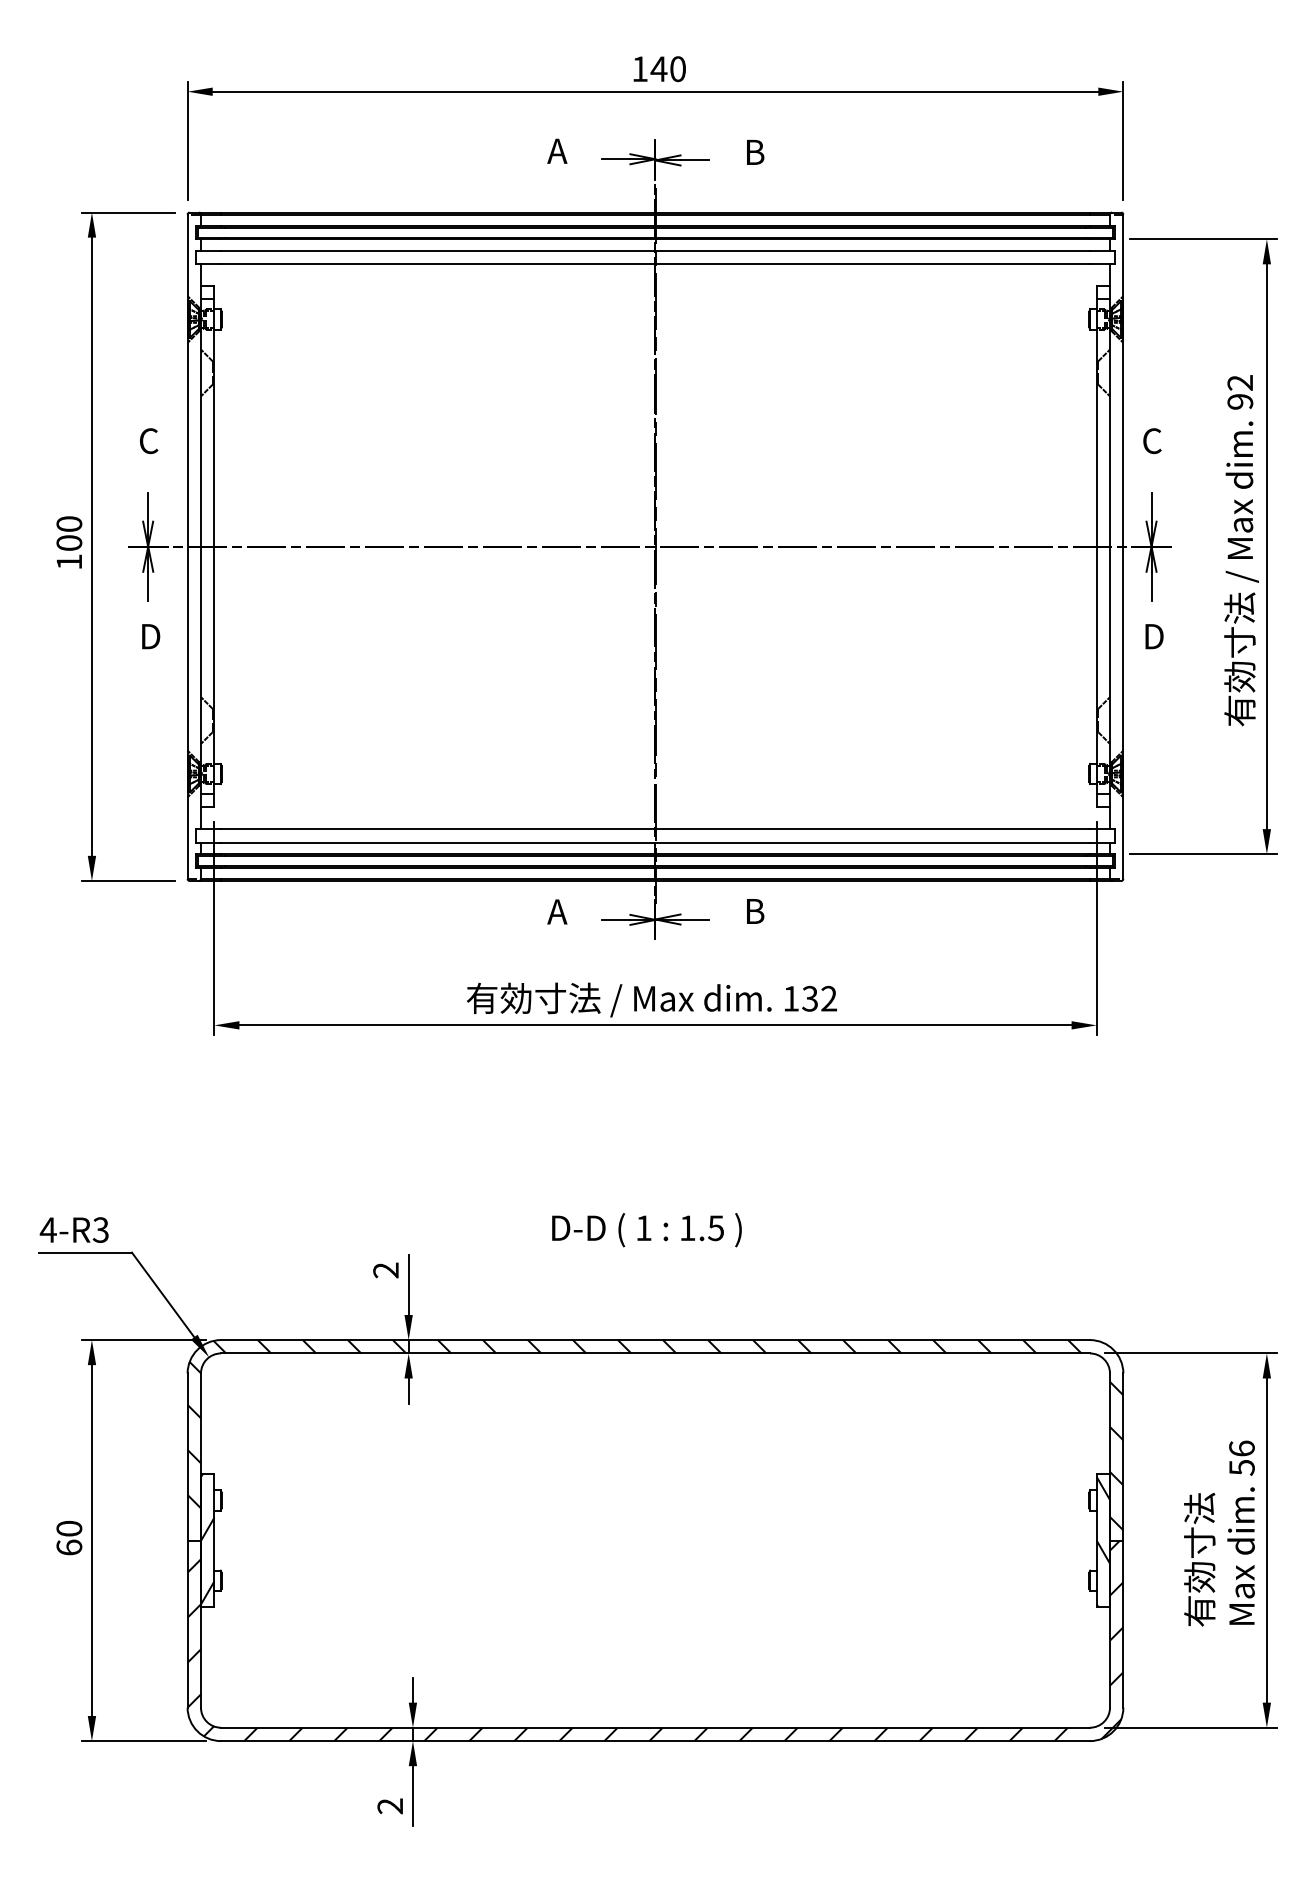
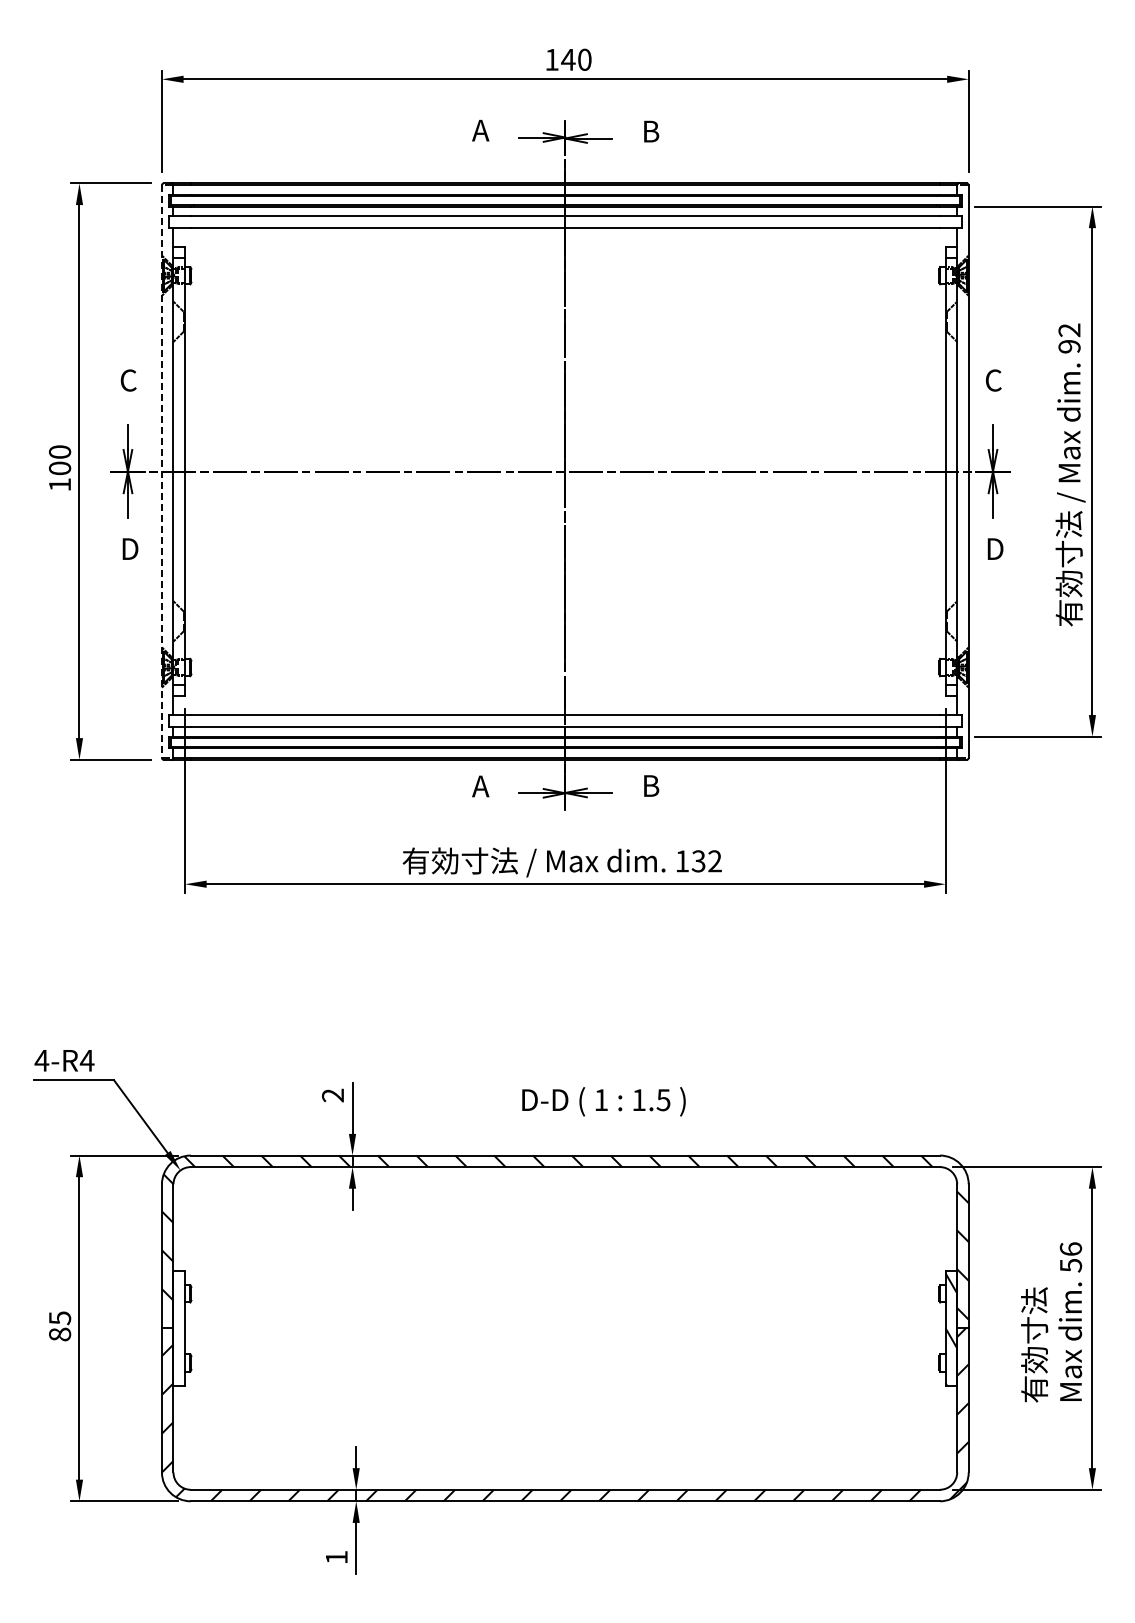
line: (187, 547) -> (161, 472), solid -> dashed
text: (100, 1229) -> (86, 1060), 4-R3 -> 4-R4
text: (646, 1229) -> (603, 1101), moved
text: (68, 1538) -> (59, 1326), 60 -> 85
hatch: (207, 1538) -> (179, 1326), removed
text: (390, 1806) -> (336, 1557), 2 -> 1

